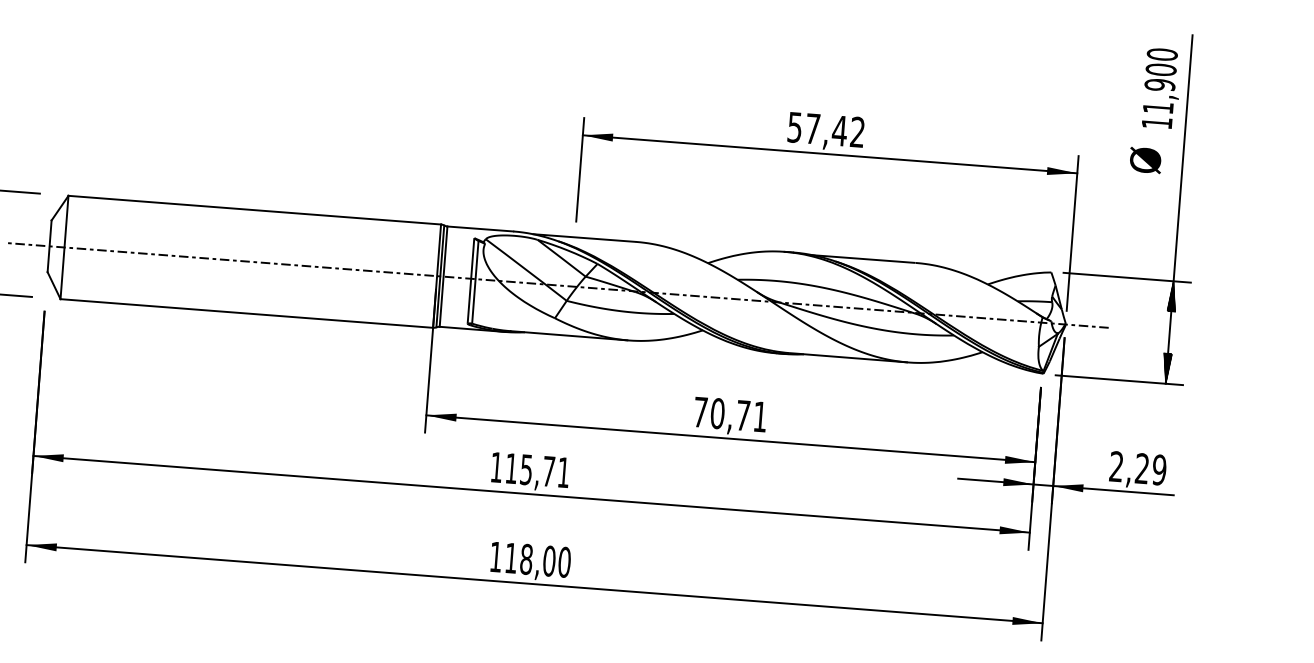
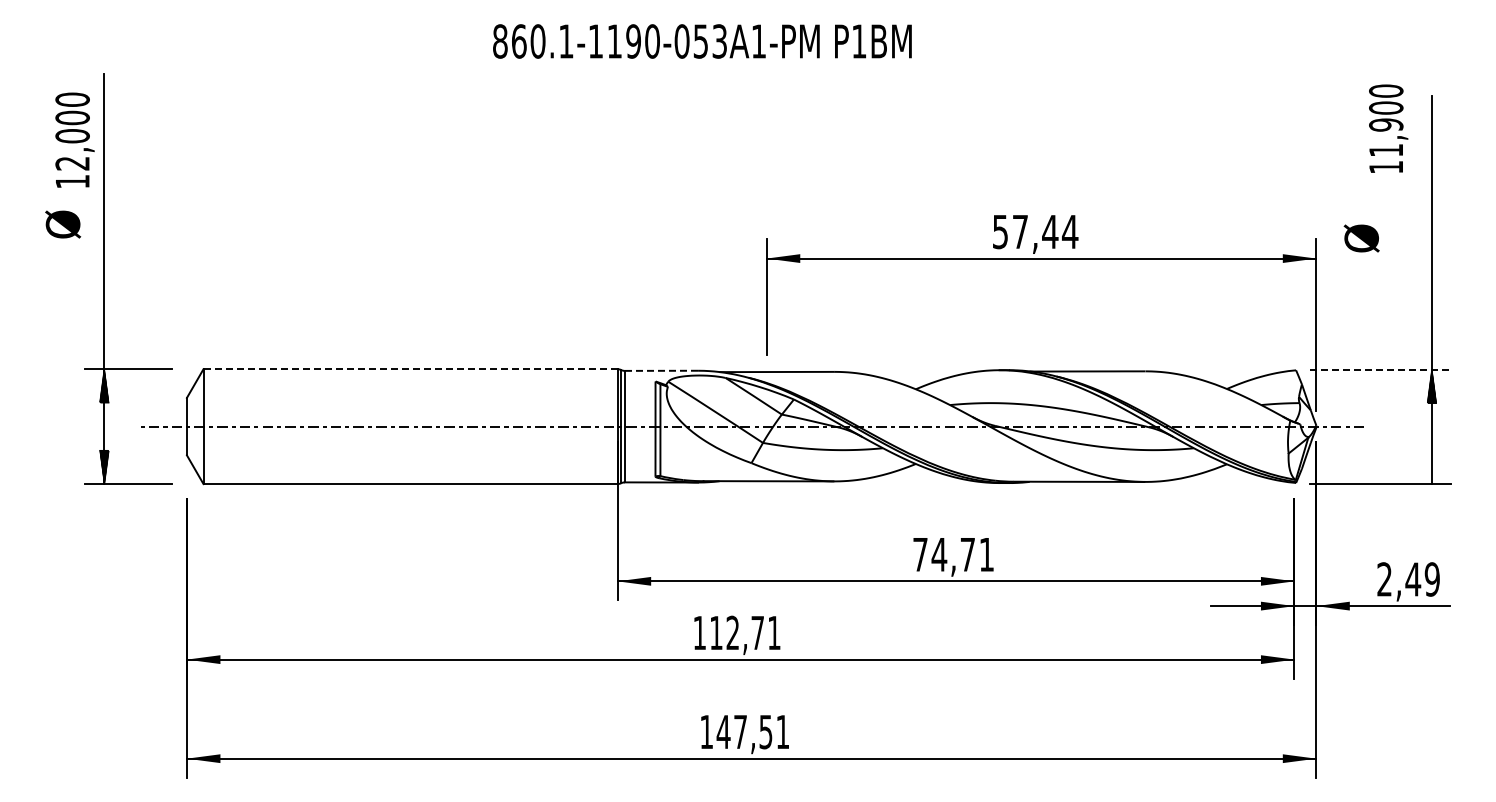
text: (1161, 88) -> (1388, 128), moved
text: (858, 131) -> (1070, 231), 57,42 -> 57,44
text: (1145, 160) -> (1361, 238), moved
line: (254, 210) -> (410, 369), solid -> dashed
line: (480, 228) -> (661, 370), solid -> dashed
line: (1127, 277) -> (1380, 369), solid -> dashed
hatch: (1166, 368) -> (1431, 466), removed
text: (717, 413) -> (939, 554), 70,71 -> 74,71
text: (1142, 468) -> (1413, 579), 2,29 -> 2,49
text: (526, 469) -> (732, 632), 115,71 -> 112,71
text: (537, 559) -> (752, 731), 118,00 -> 147,51

